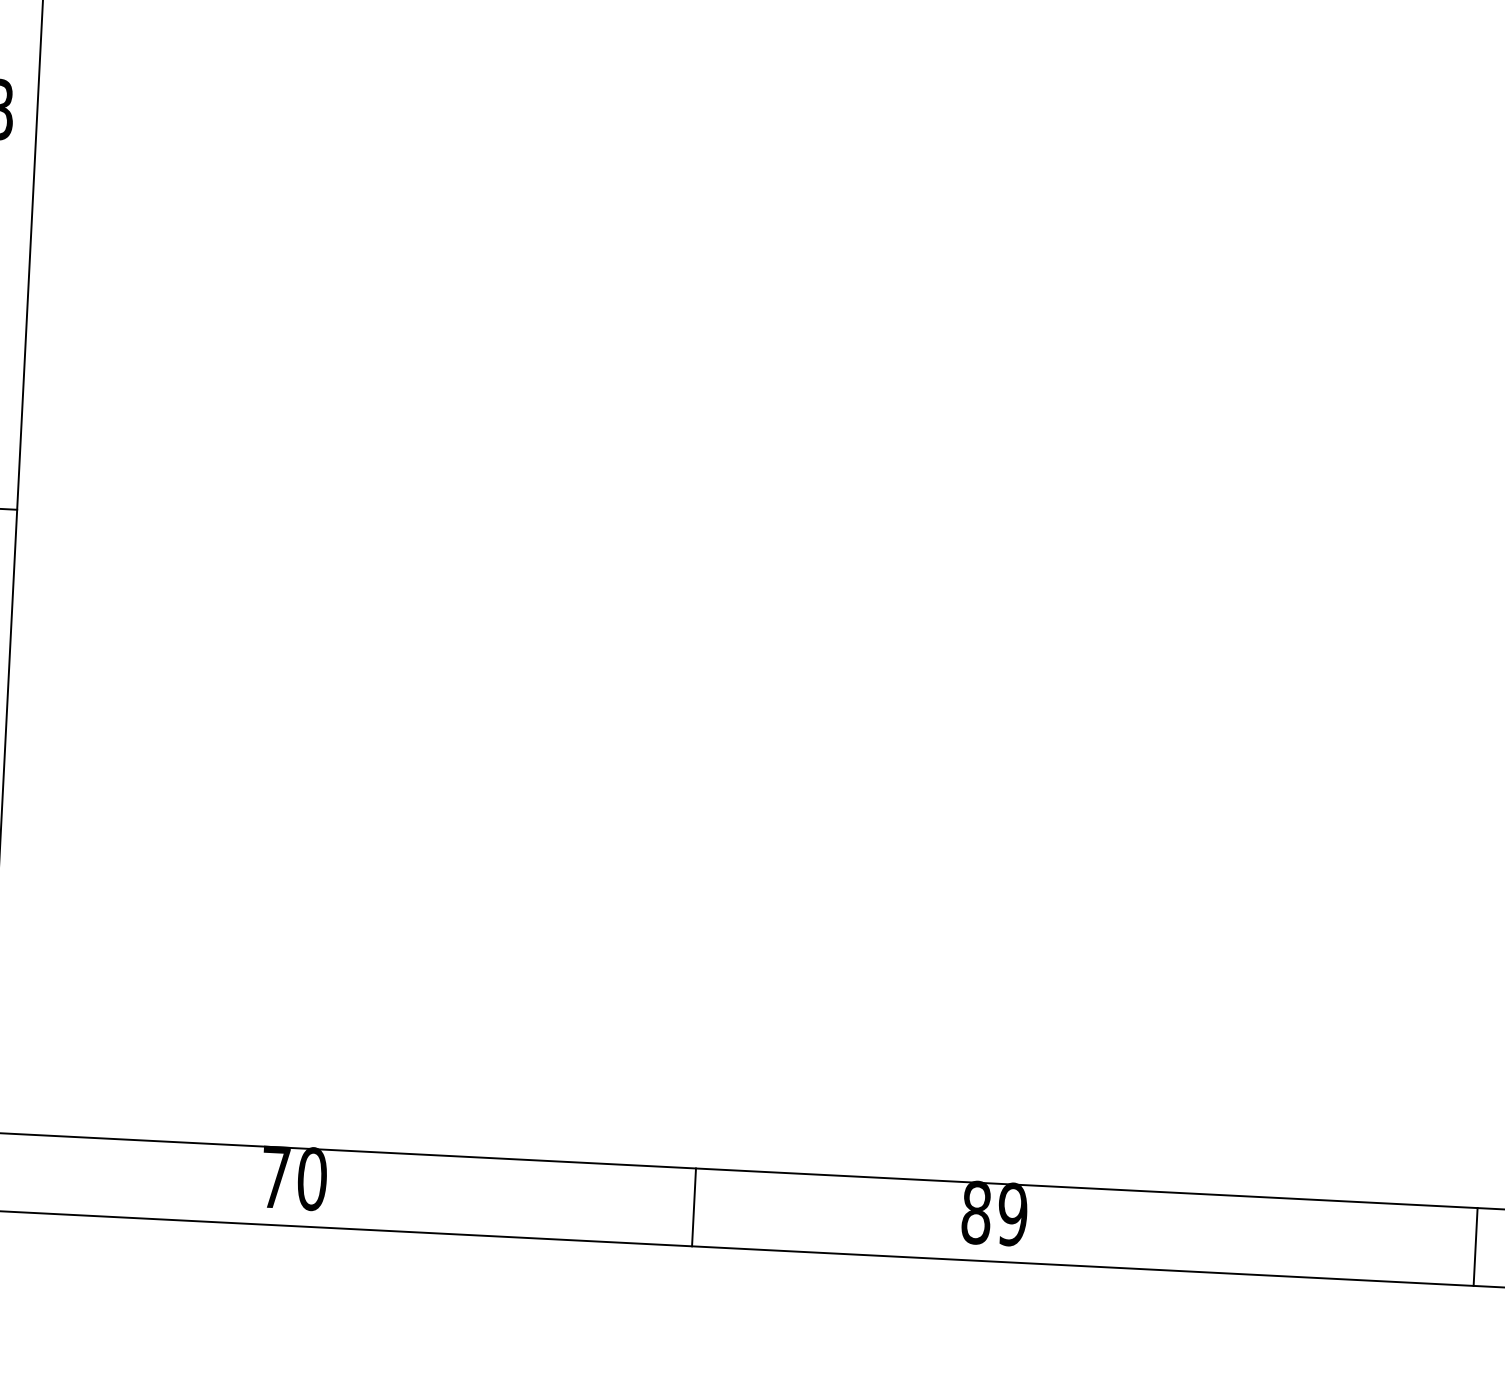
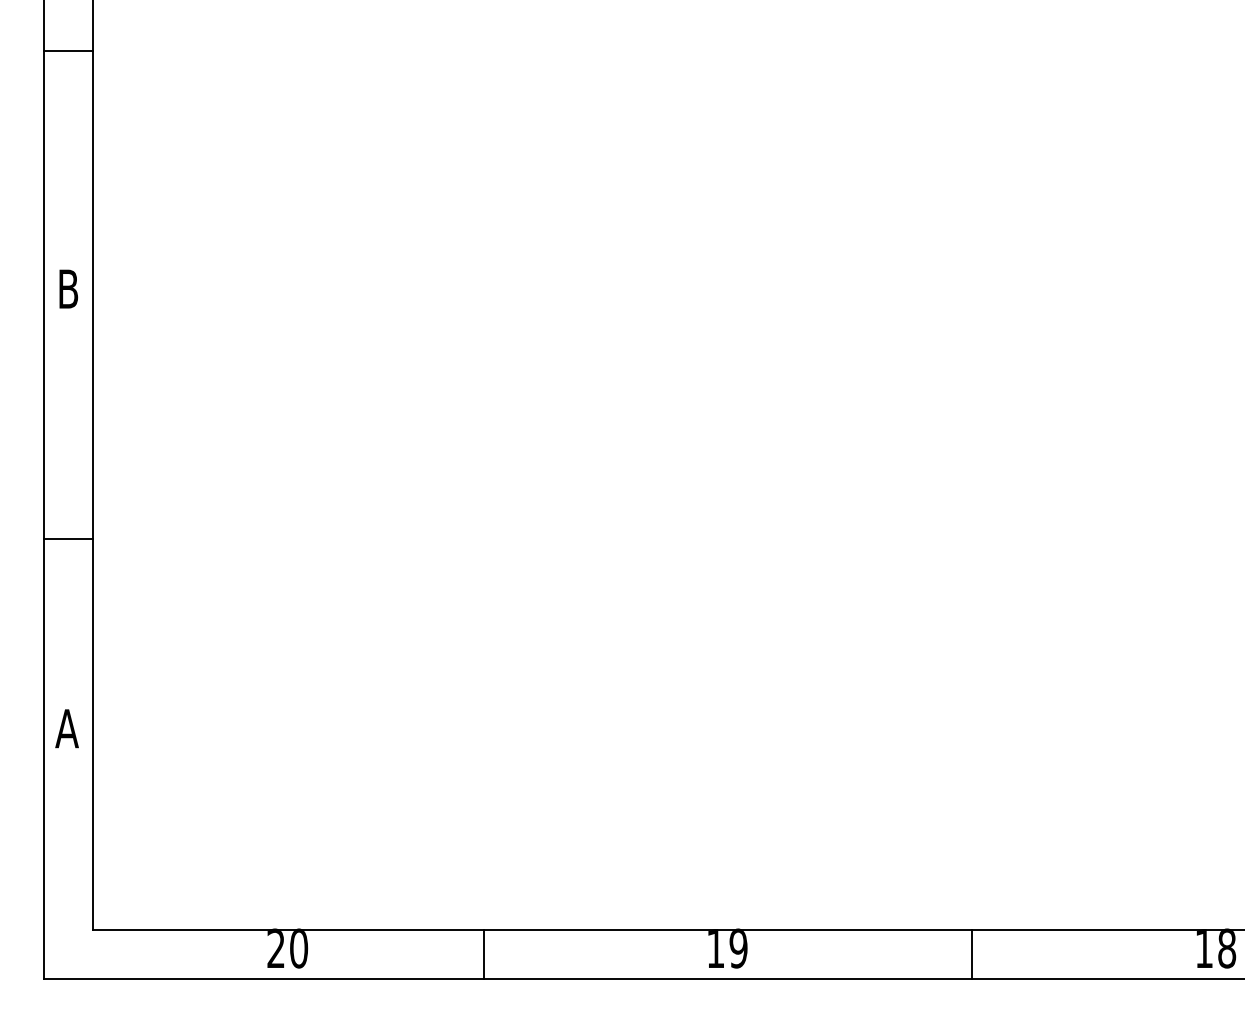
text: (274, 1175) -> (275, 947), 70 -> 20
line: (693, 1206) -> (483, 953), moved
text: (975, 1212) -> (715, 948), 89 -> 19
line: (1475, 1245) -> (972, 953), moved

